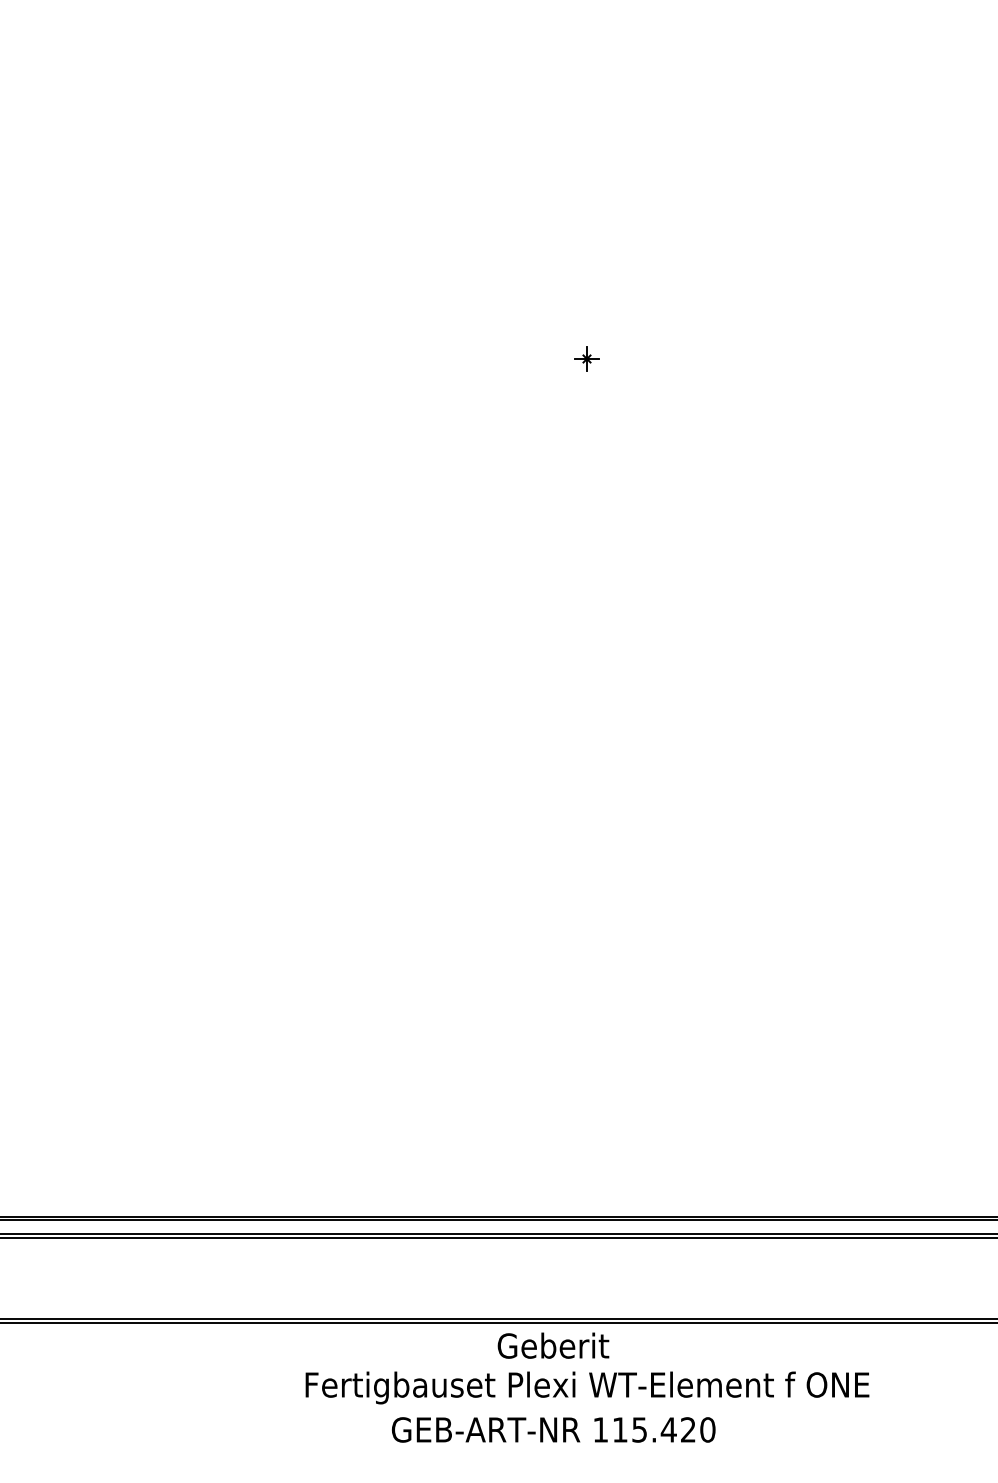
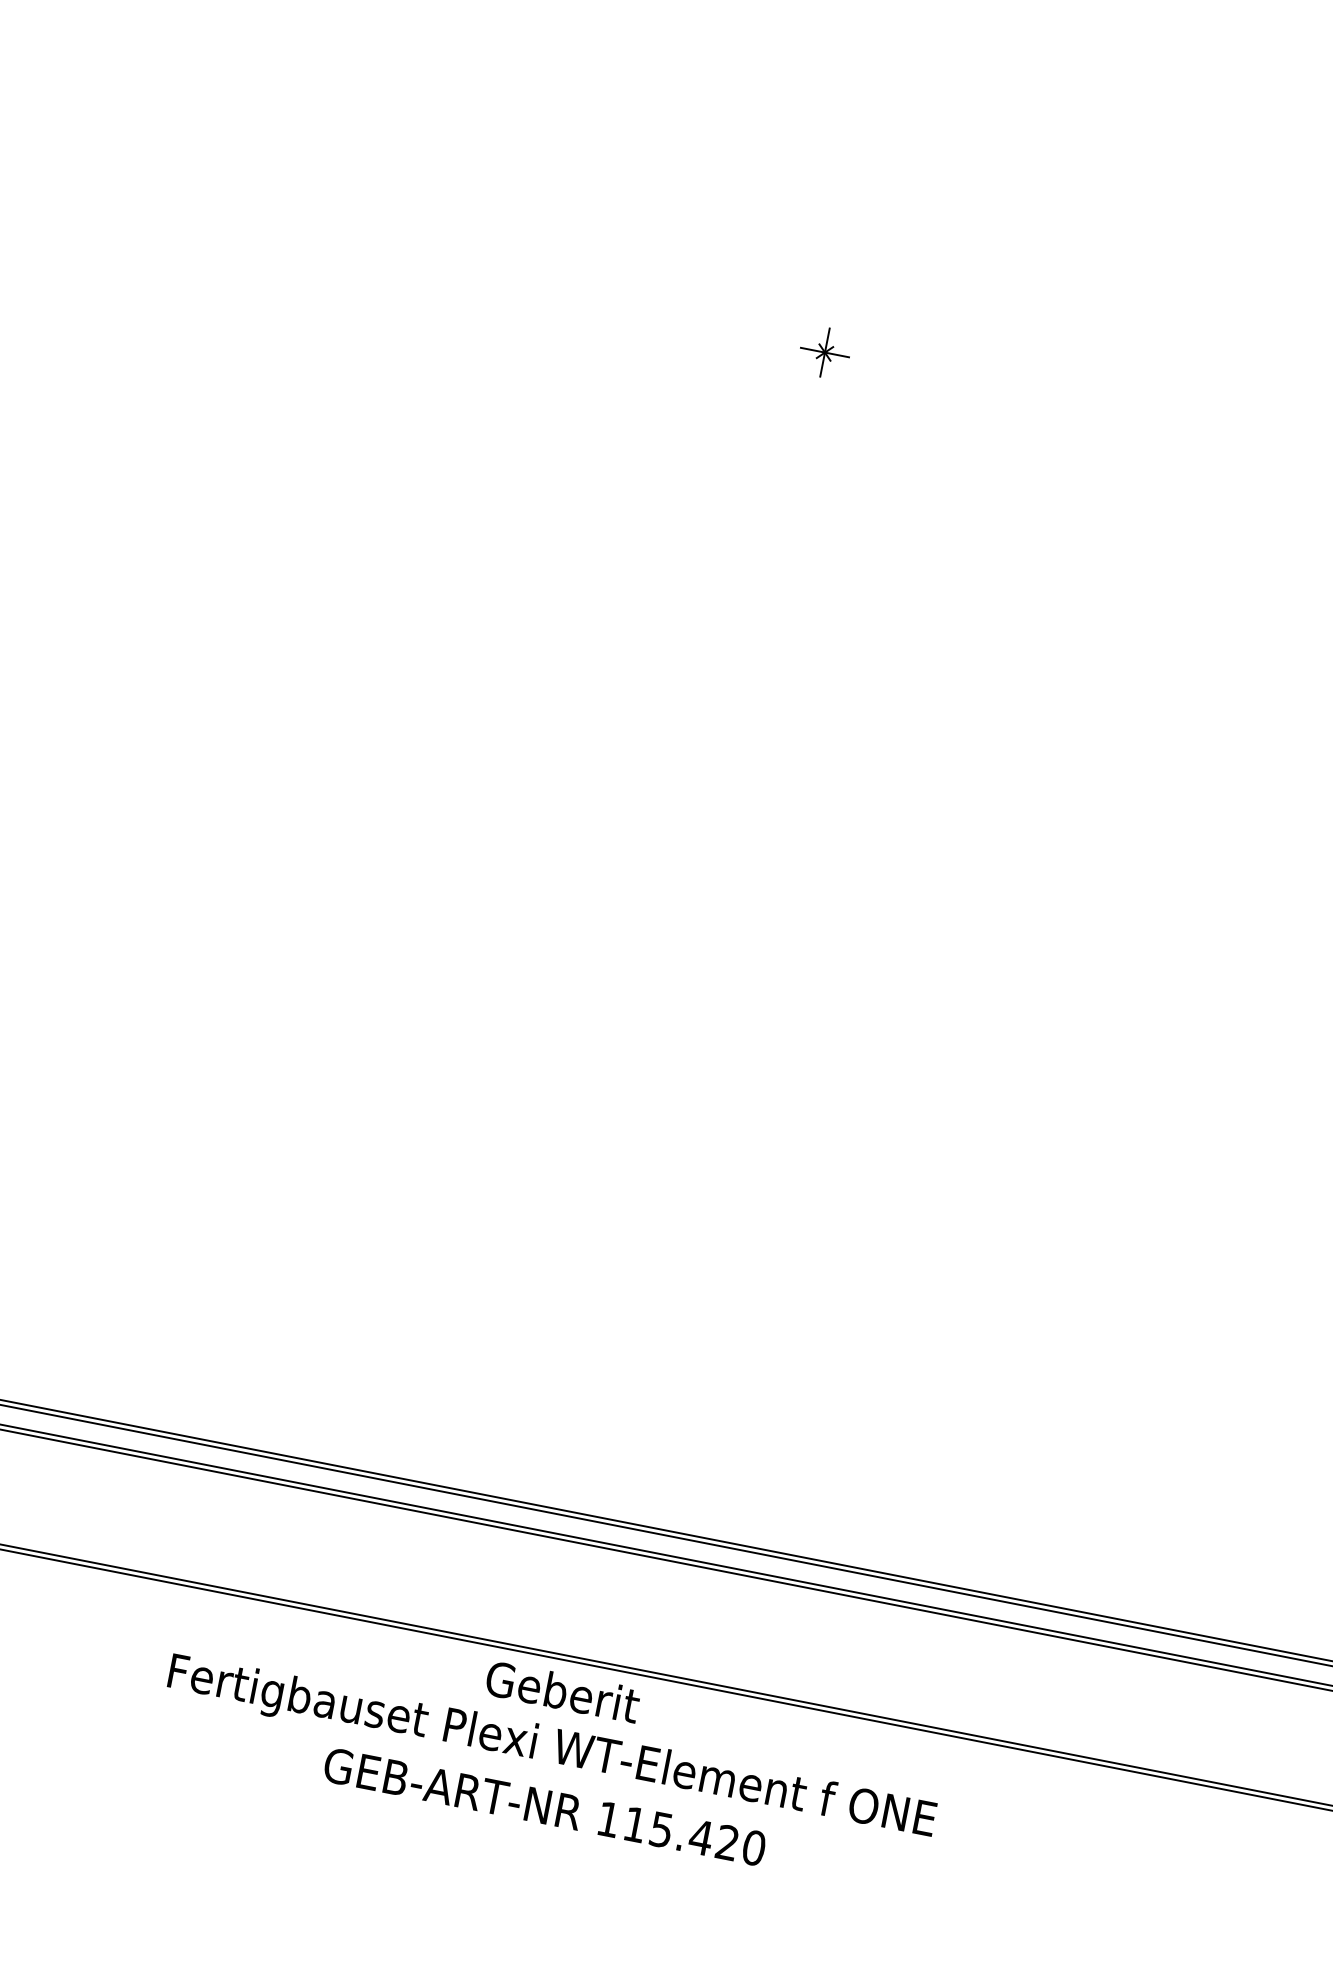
part: (586, 358) -> (824, 351), size x1.43
text: (553, 1345) -> (563, 1691), moved
text: (553, 1429) -> (544, 1806), moved

